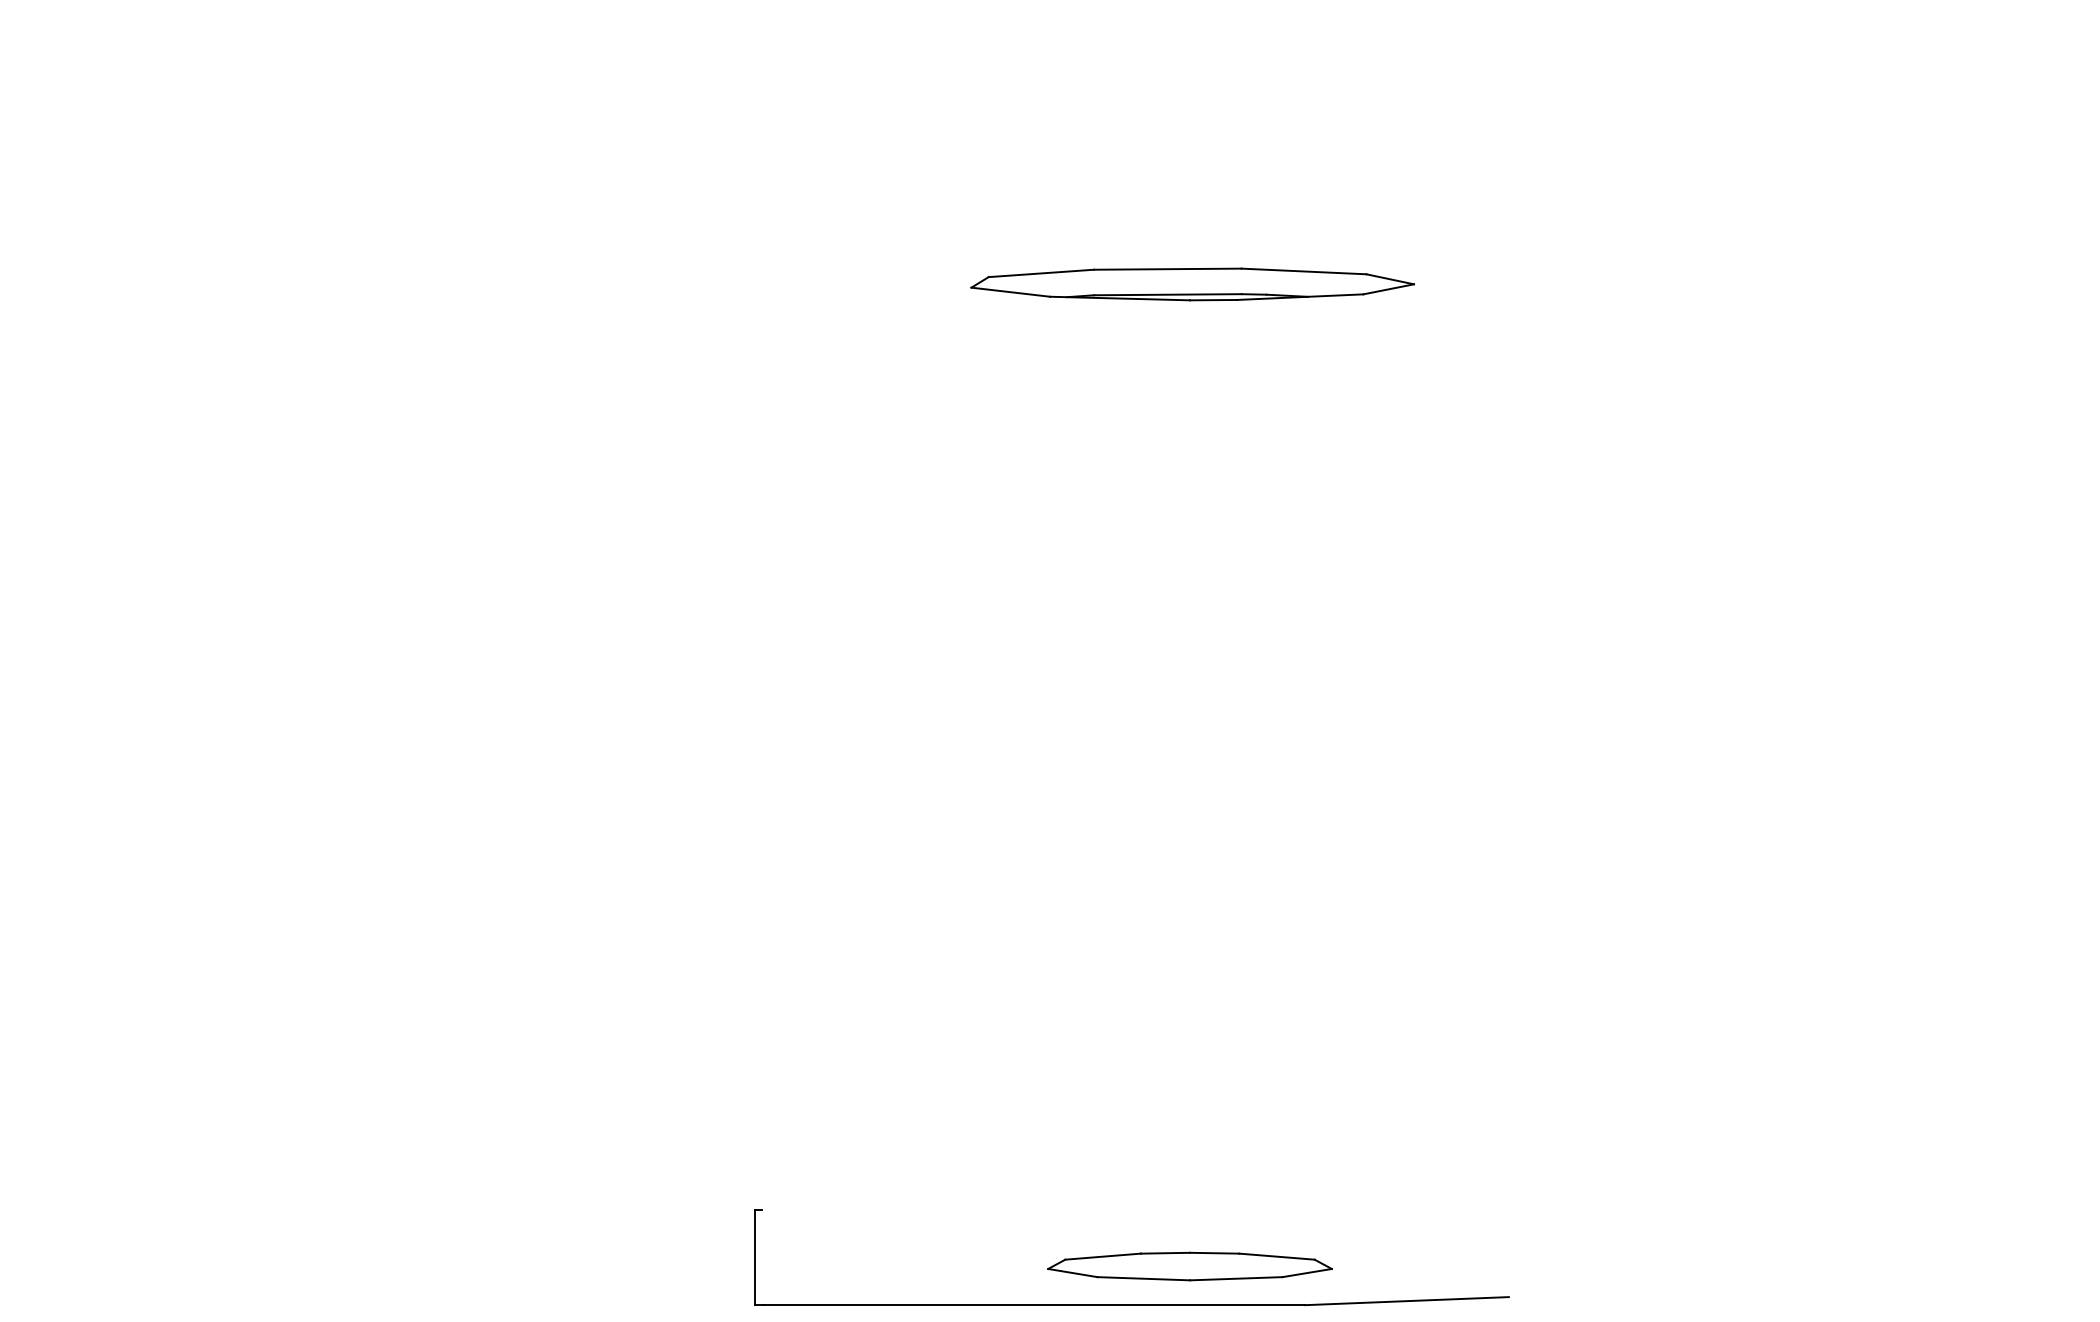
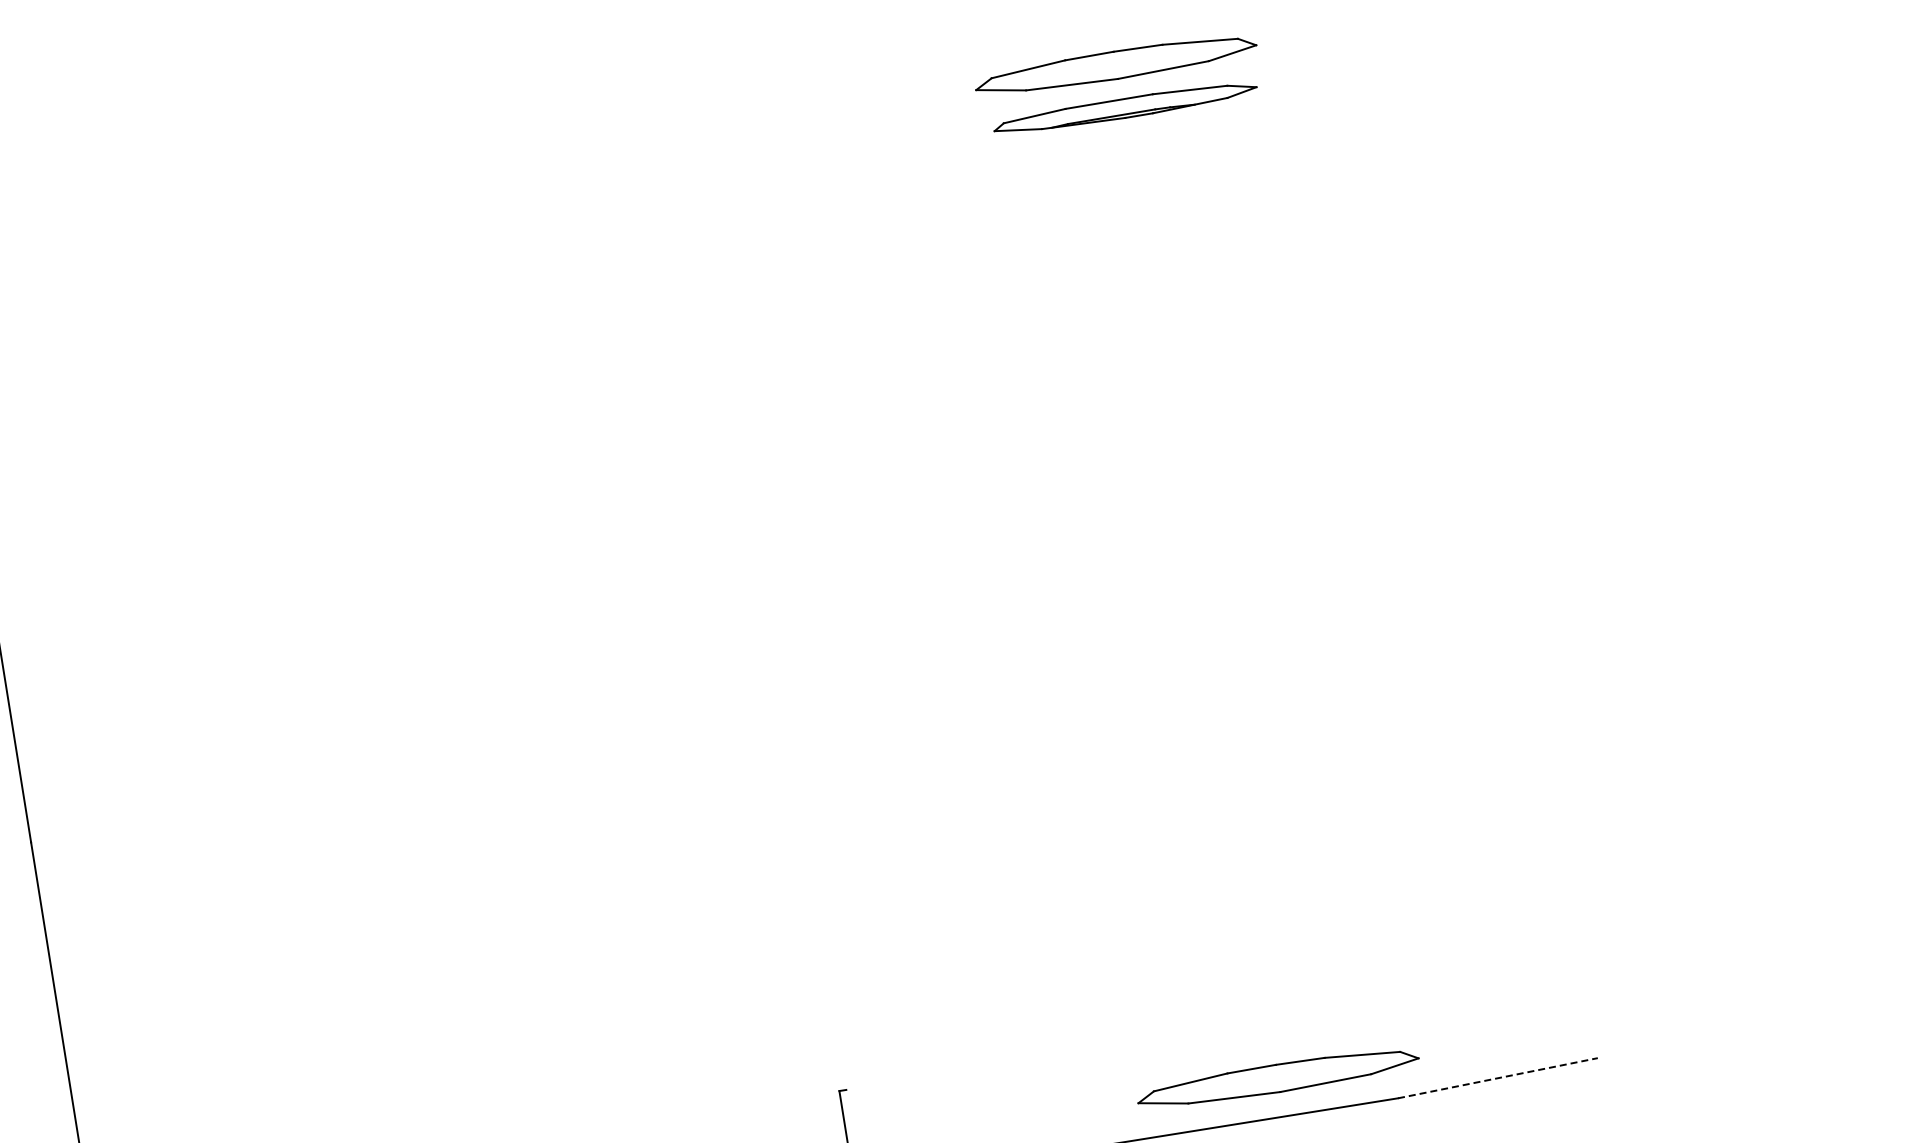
part: (1189, 240) -> (1115, 65), added
part: (1192, 284) -> (1125, 108), size x0.6
line: (1407, 1301) -> (1498, 1078), solid -> dashed

